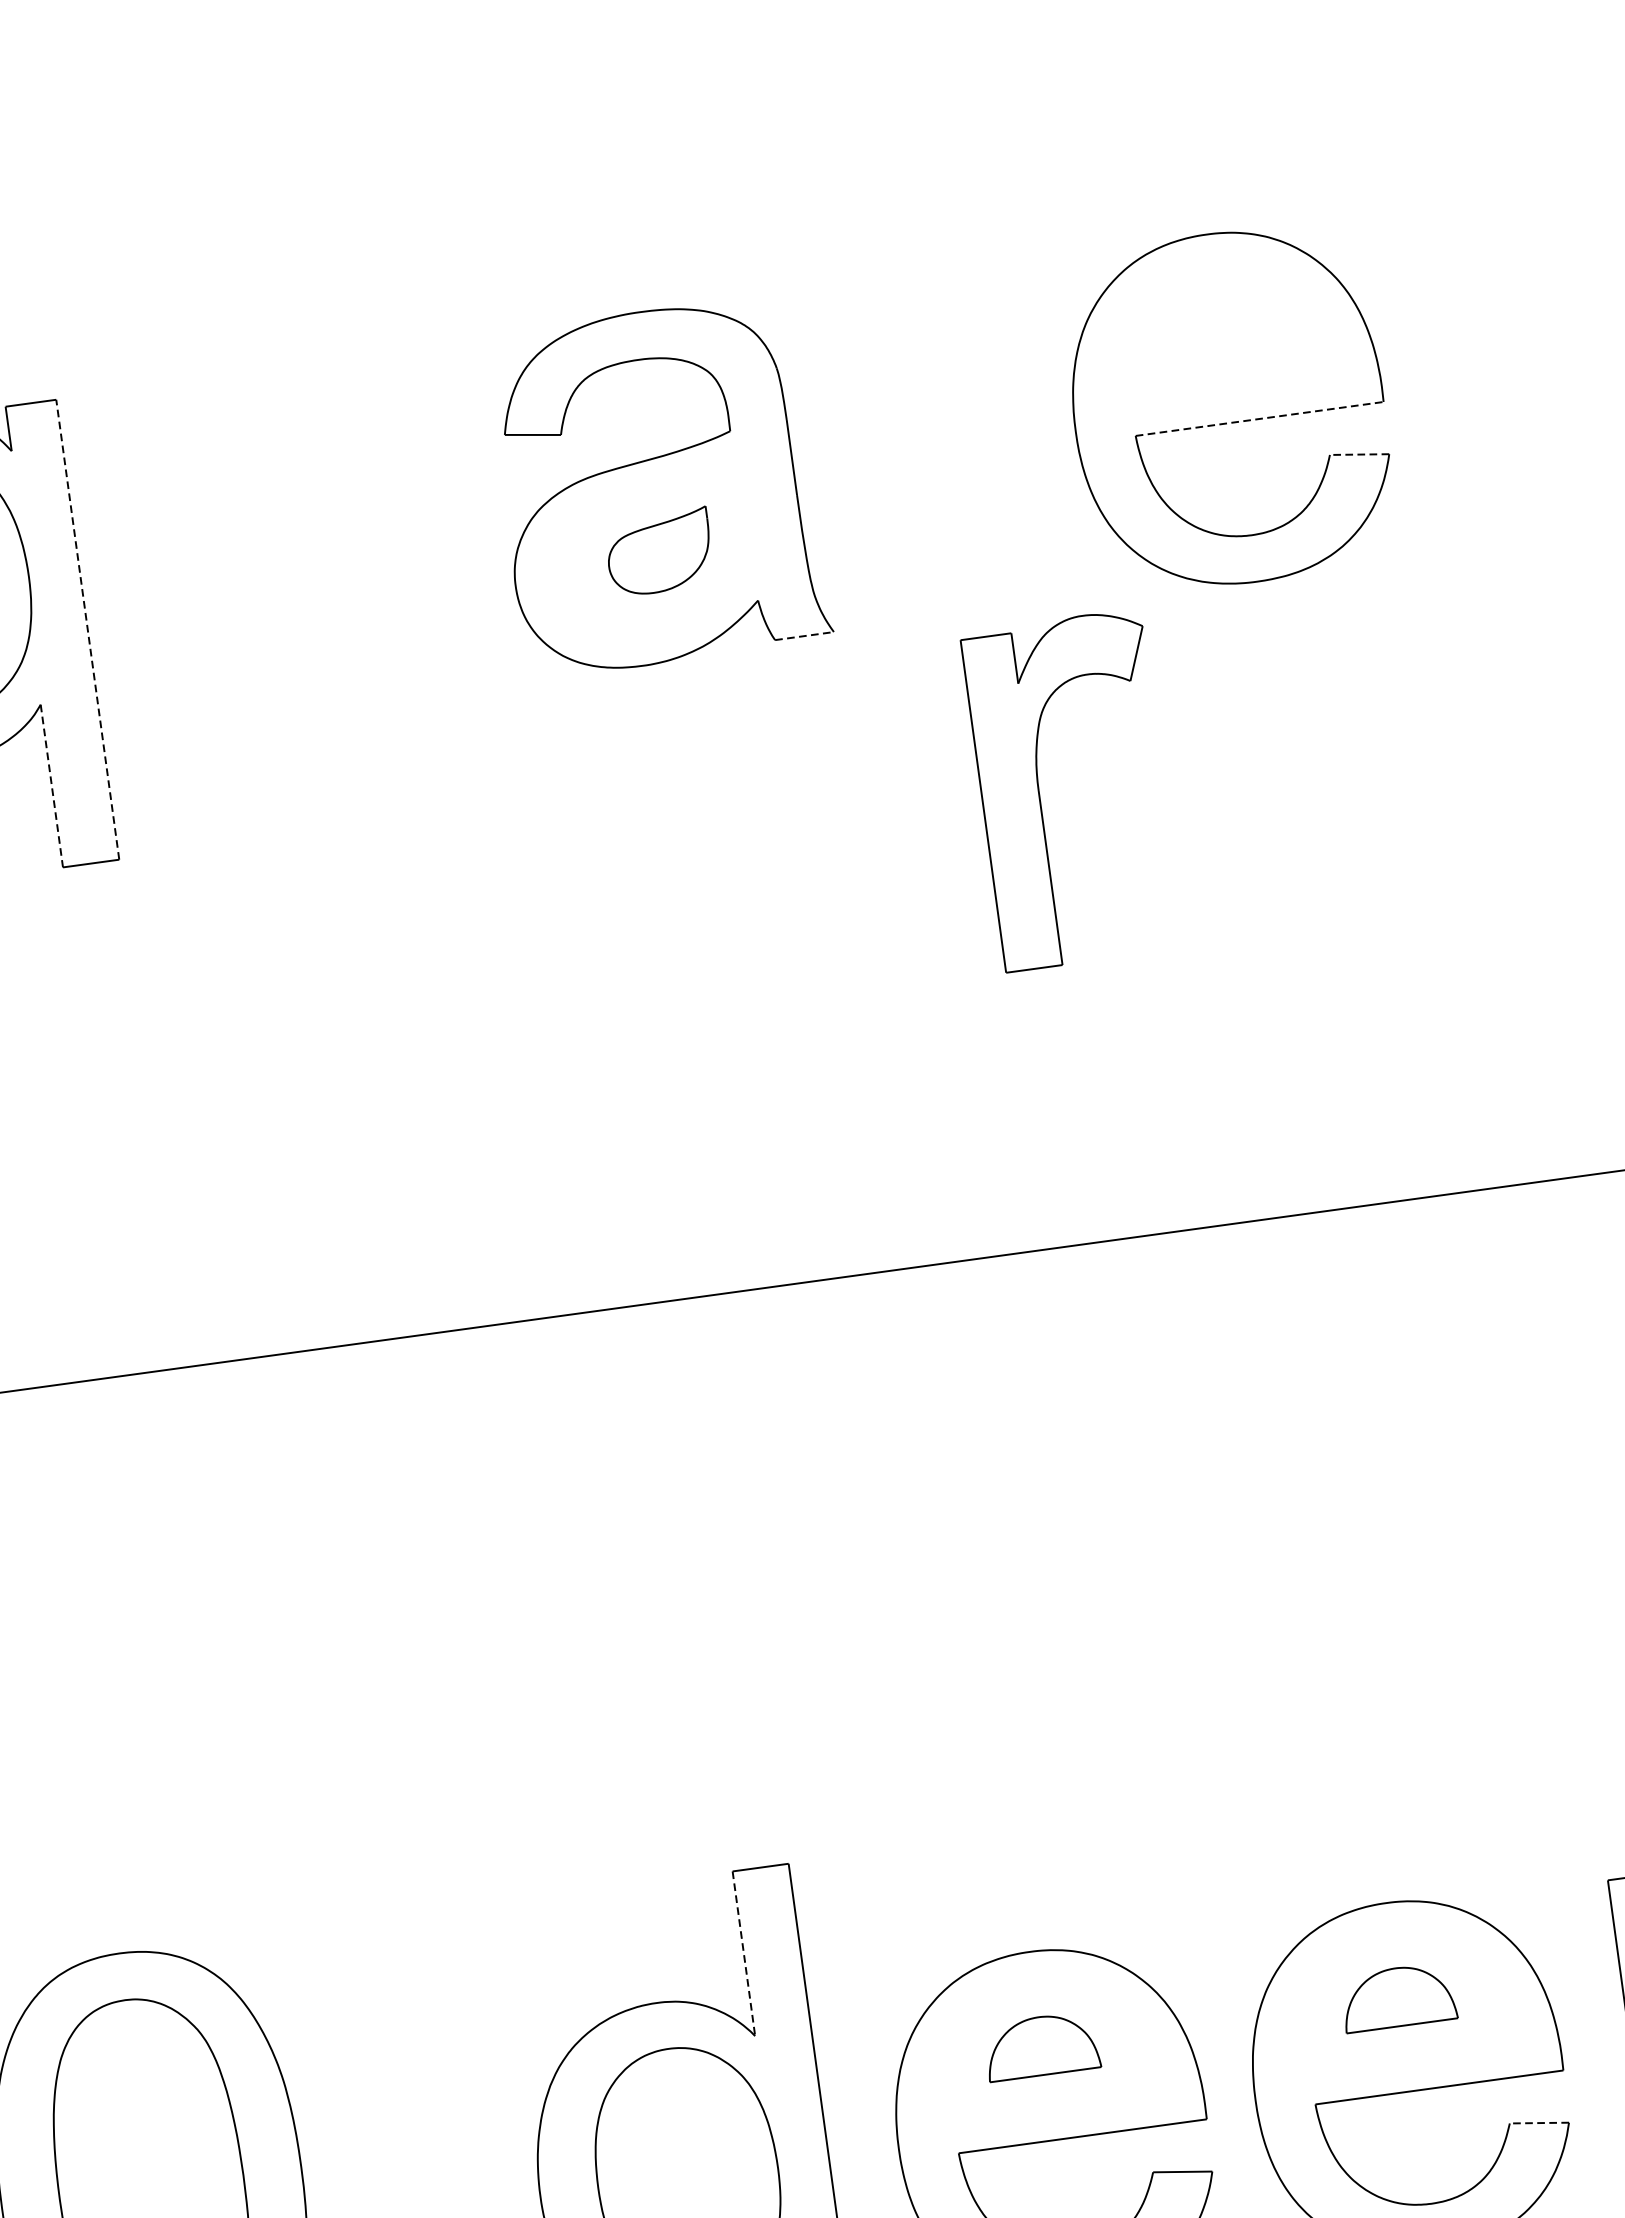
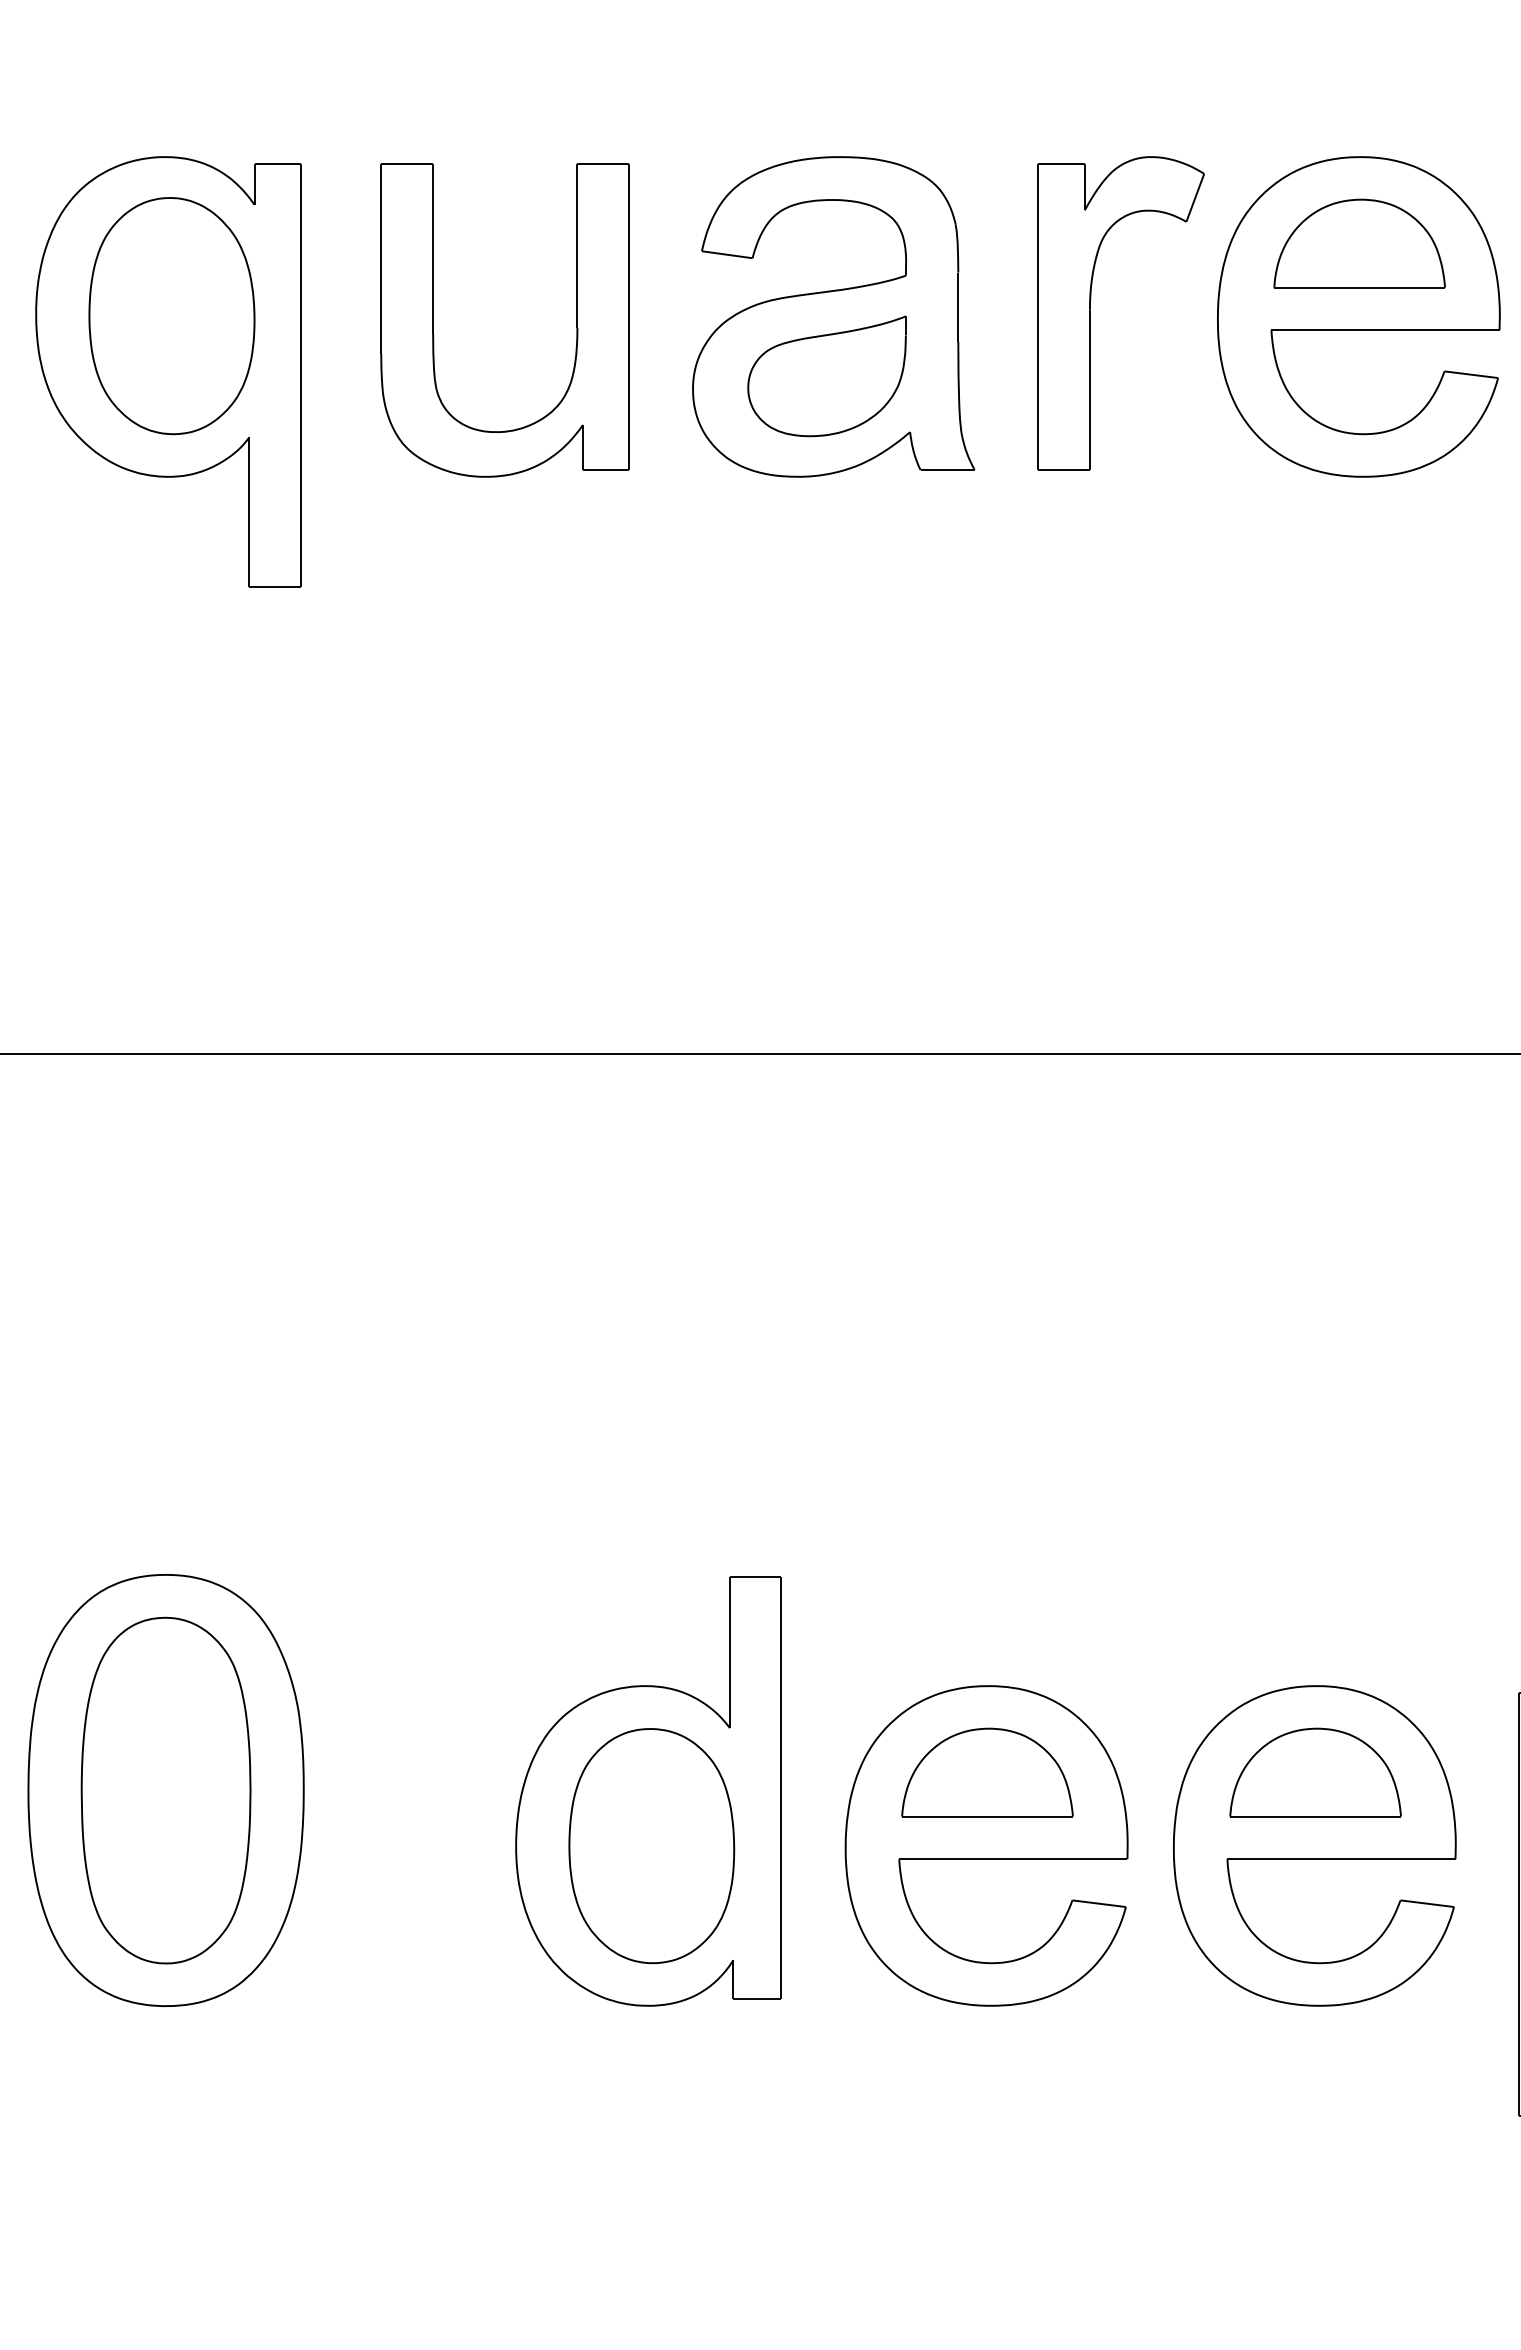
part: (1218, 328) -> (1359, 243), added
line: (1260, 419) -> (1386, 330), dashed -> solid
line: (1358, 454) -> (1470, 374), dashed -> solid
part: (223, 550) -> (433, 320), added
part: (658, 552) -> (826, 376), size x1.67
line: (88, 629) -> (301, 375), dashed -> solid
line: (805, 635) -> (948, 469), dashed -> solid
line: (52, 786) -> (249, 512), dashed -> solid
part: (1039, 794) -> (1090, 313), moved
line: (743, 1953) -> (729, 1652), dashed -> solid
part: (1398, 1997) -> (1315, 1772), size x1.67
part: (1041, 2045) -> (987, 1772), size x1.67
line: (1539, 2122) -> (1427, 1903), dashed -> solid

